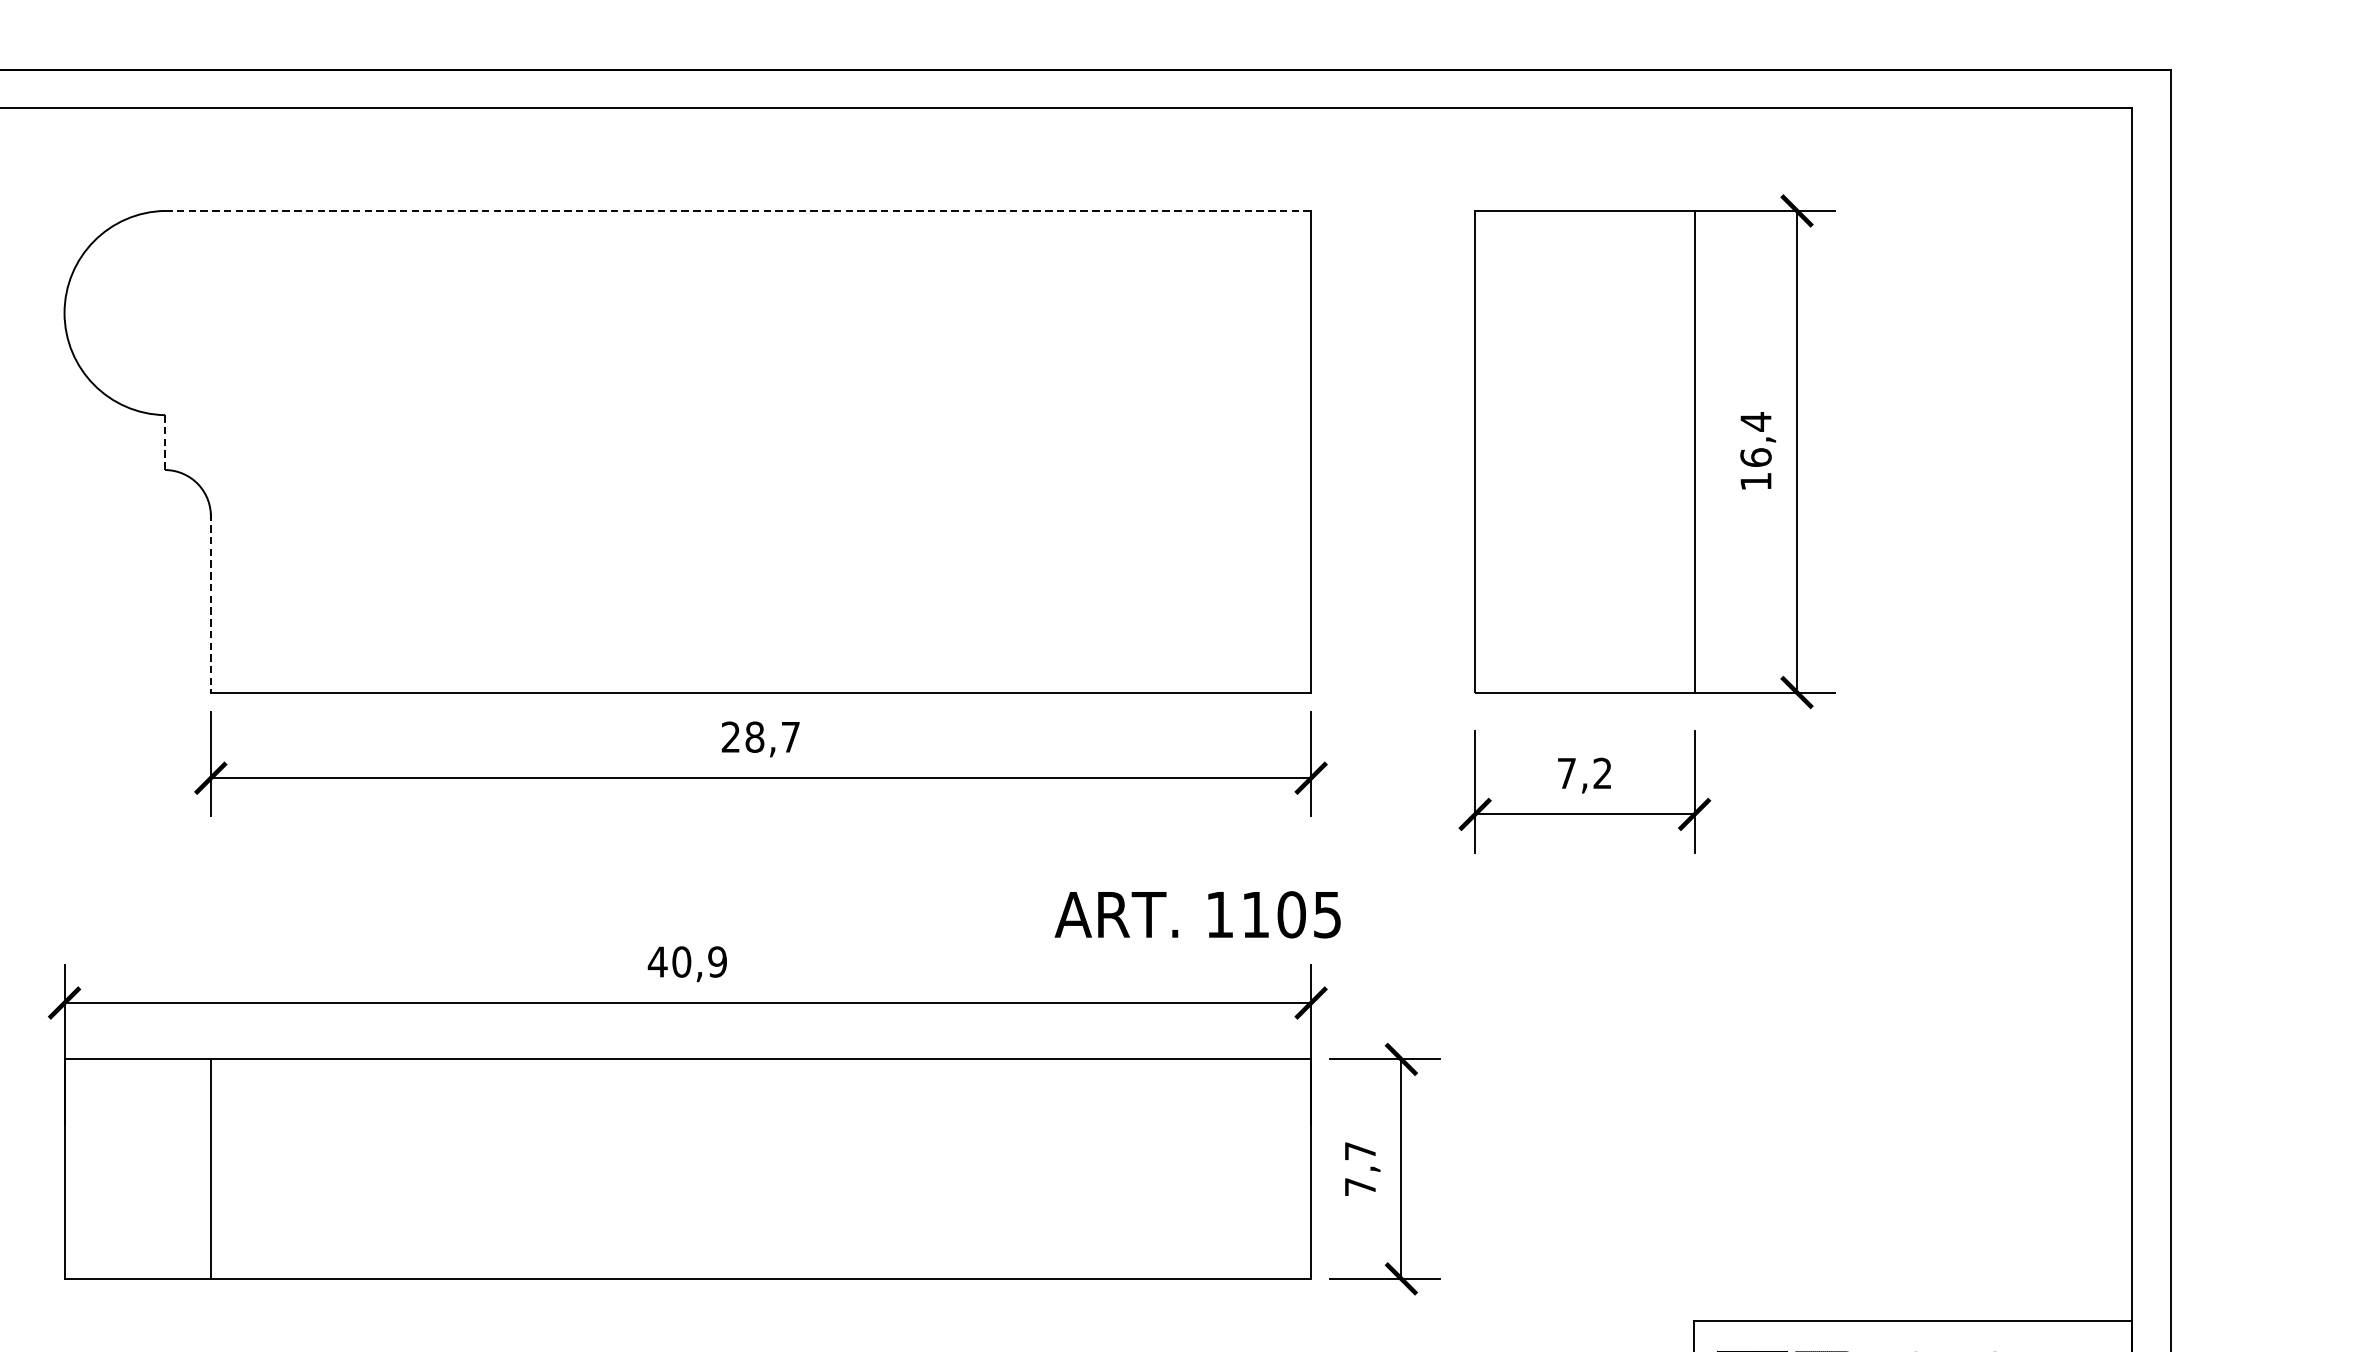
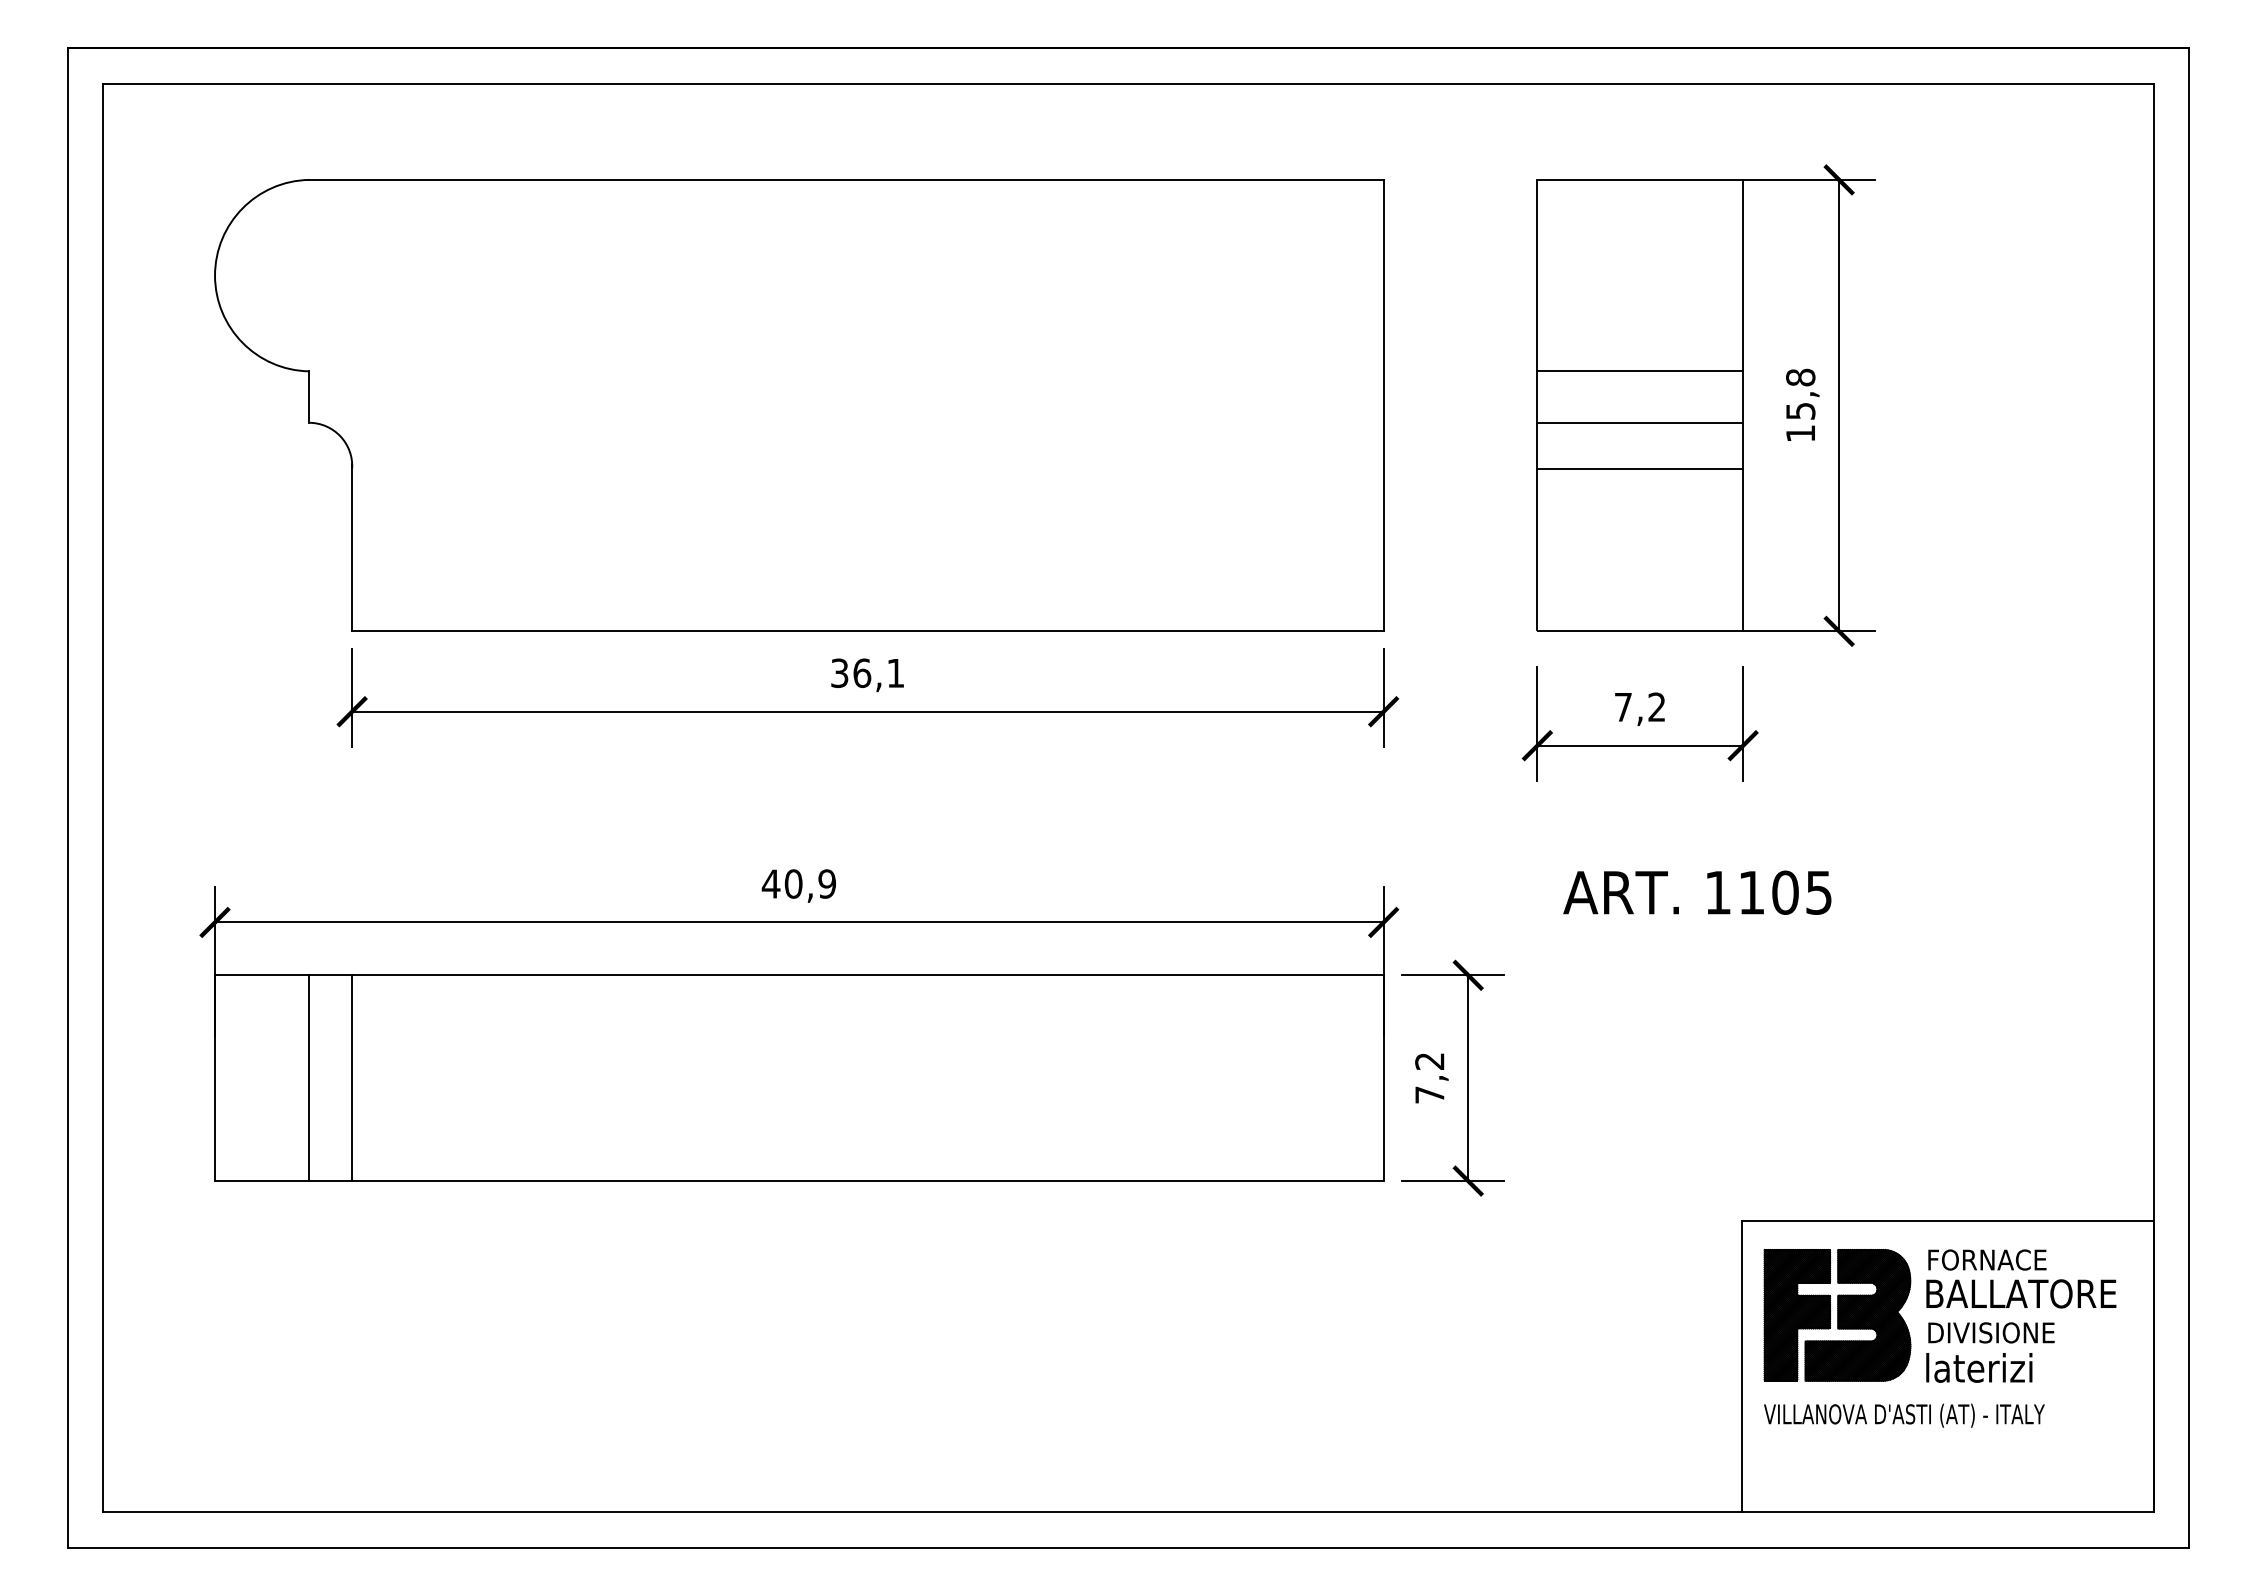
line: (738, 210) -> (846, 179), dashed -> solid
line: (1585, 415) -> (1640, 371), added
text: (1755, 438) -> (1800, 393), 16,4 -> 15,8
line: (165, 443) -> (309, 397), dashed -> solid
line: (1585, 469) -> (1640, 422), added
line: (1585, 518) -> (1640, 468), added
line: (211, 603) -> (352, 547), dashed -> solid
text: (760, 737) -> (867, 673), 28,7 -> 36,1
text: (1197, 914) -> (1697, 892), moved
text: (1360, 1151) -> (1429, 1061), 7,7 -> 7,2
line: (165, 1169) -> (309, 1078), added

